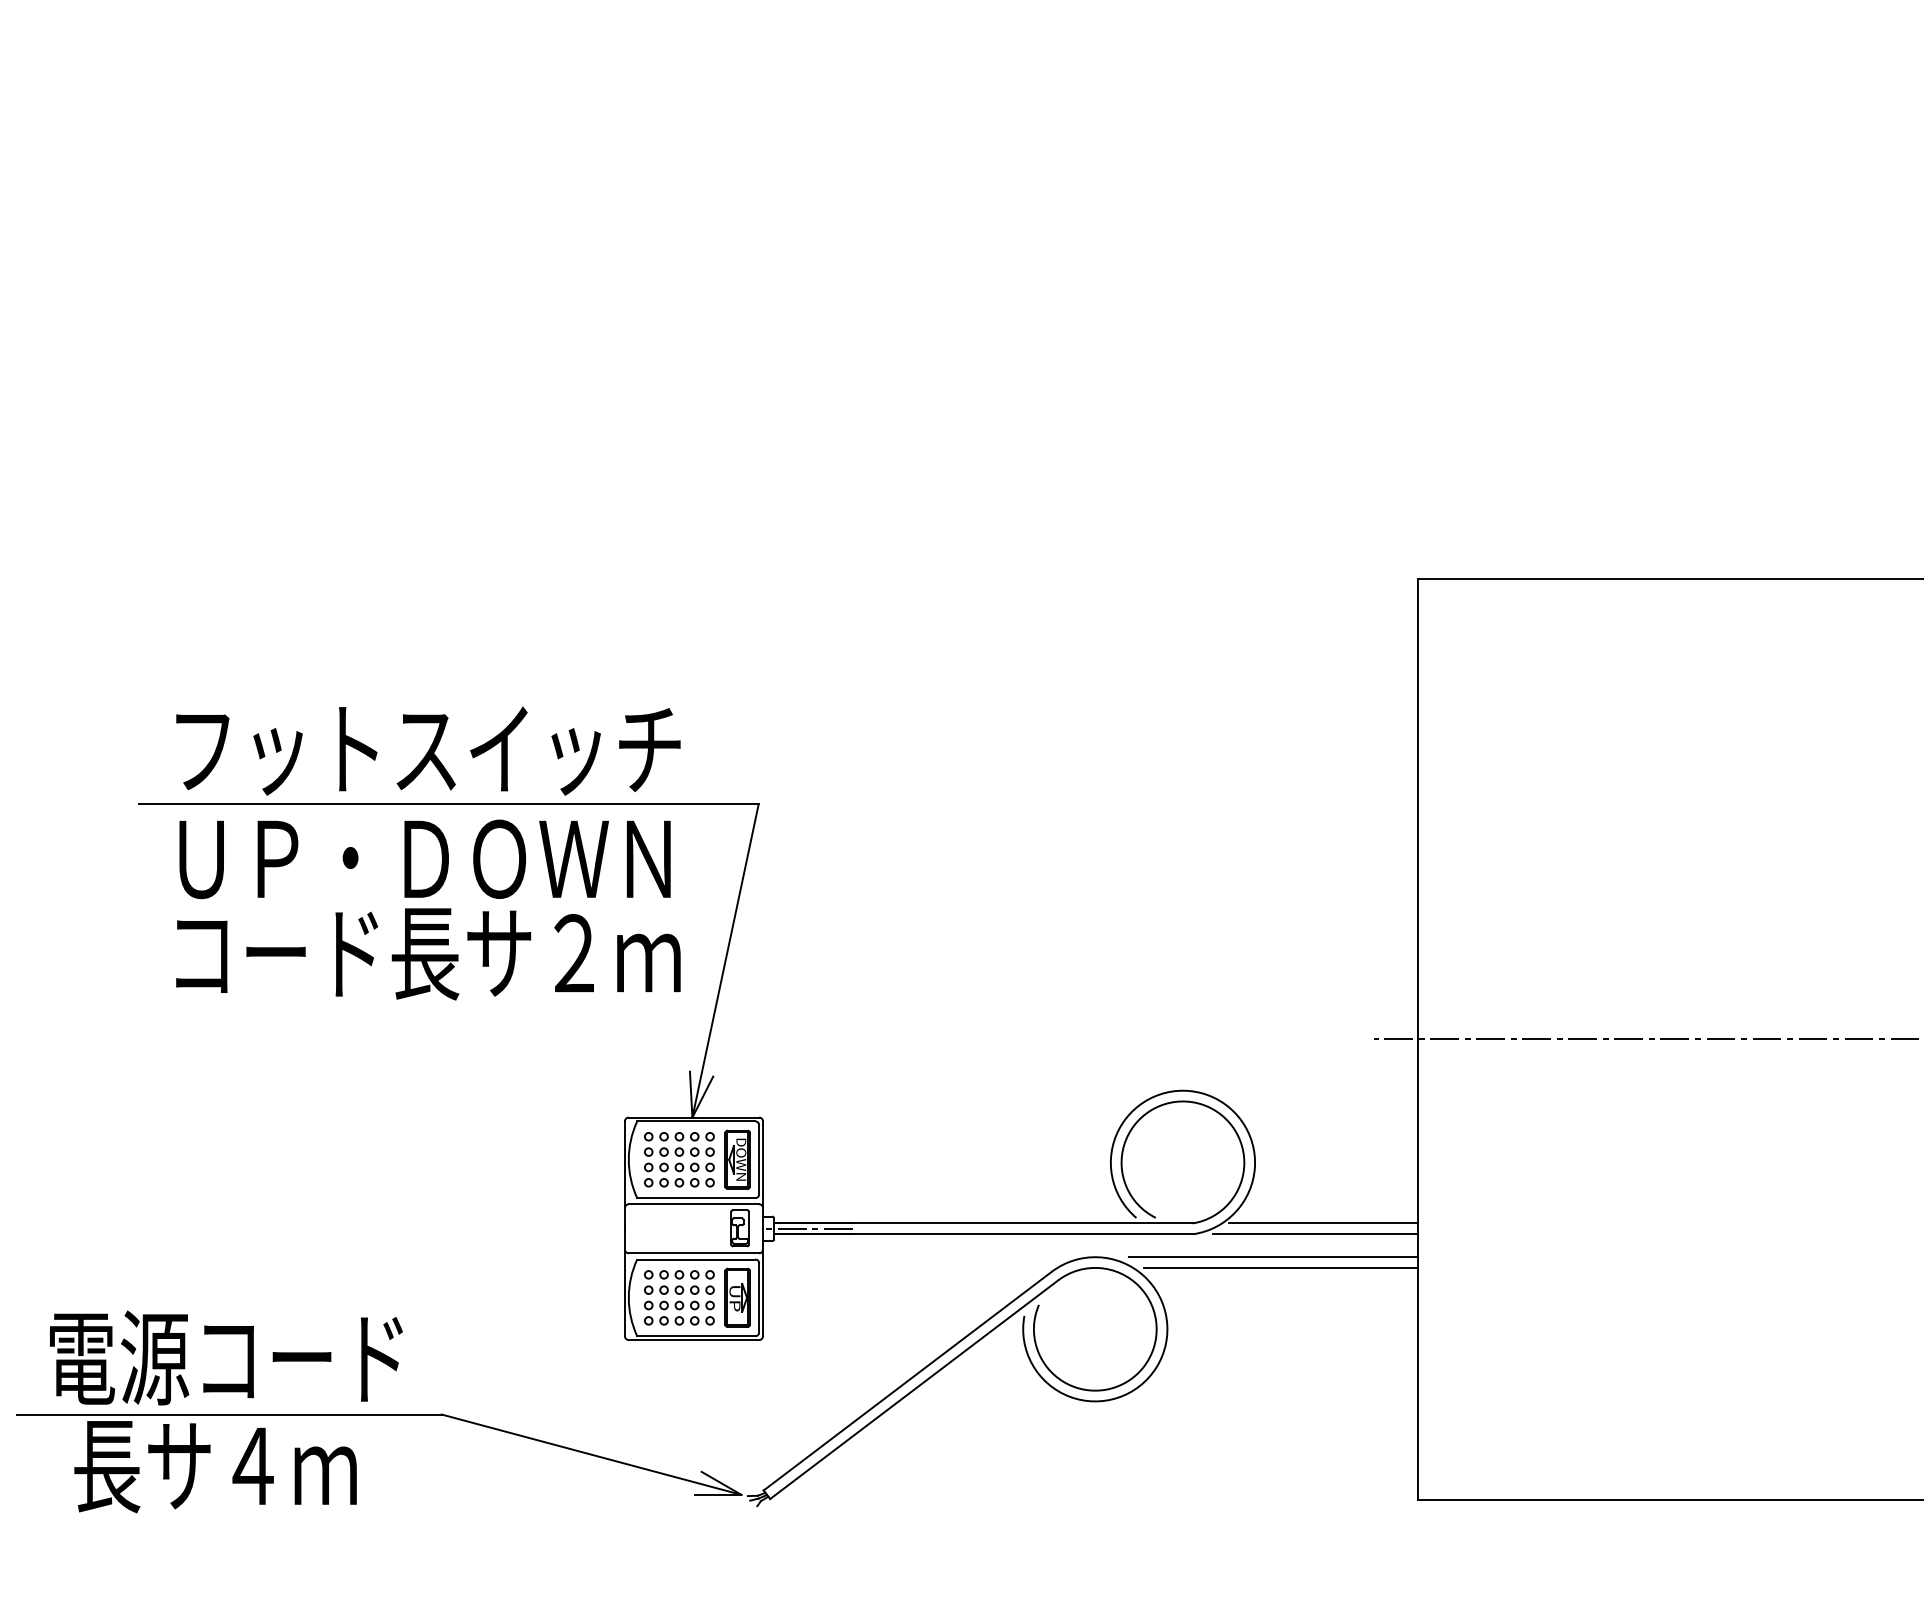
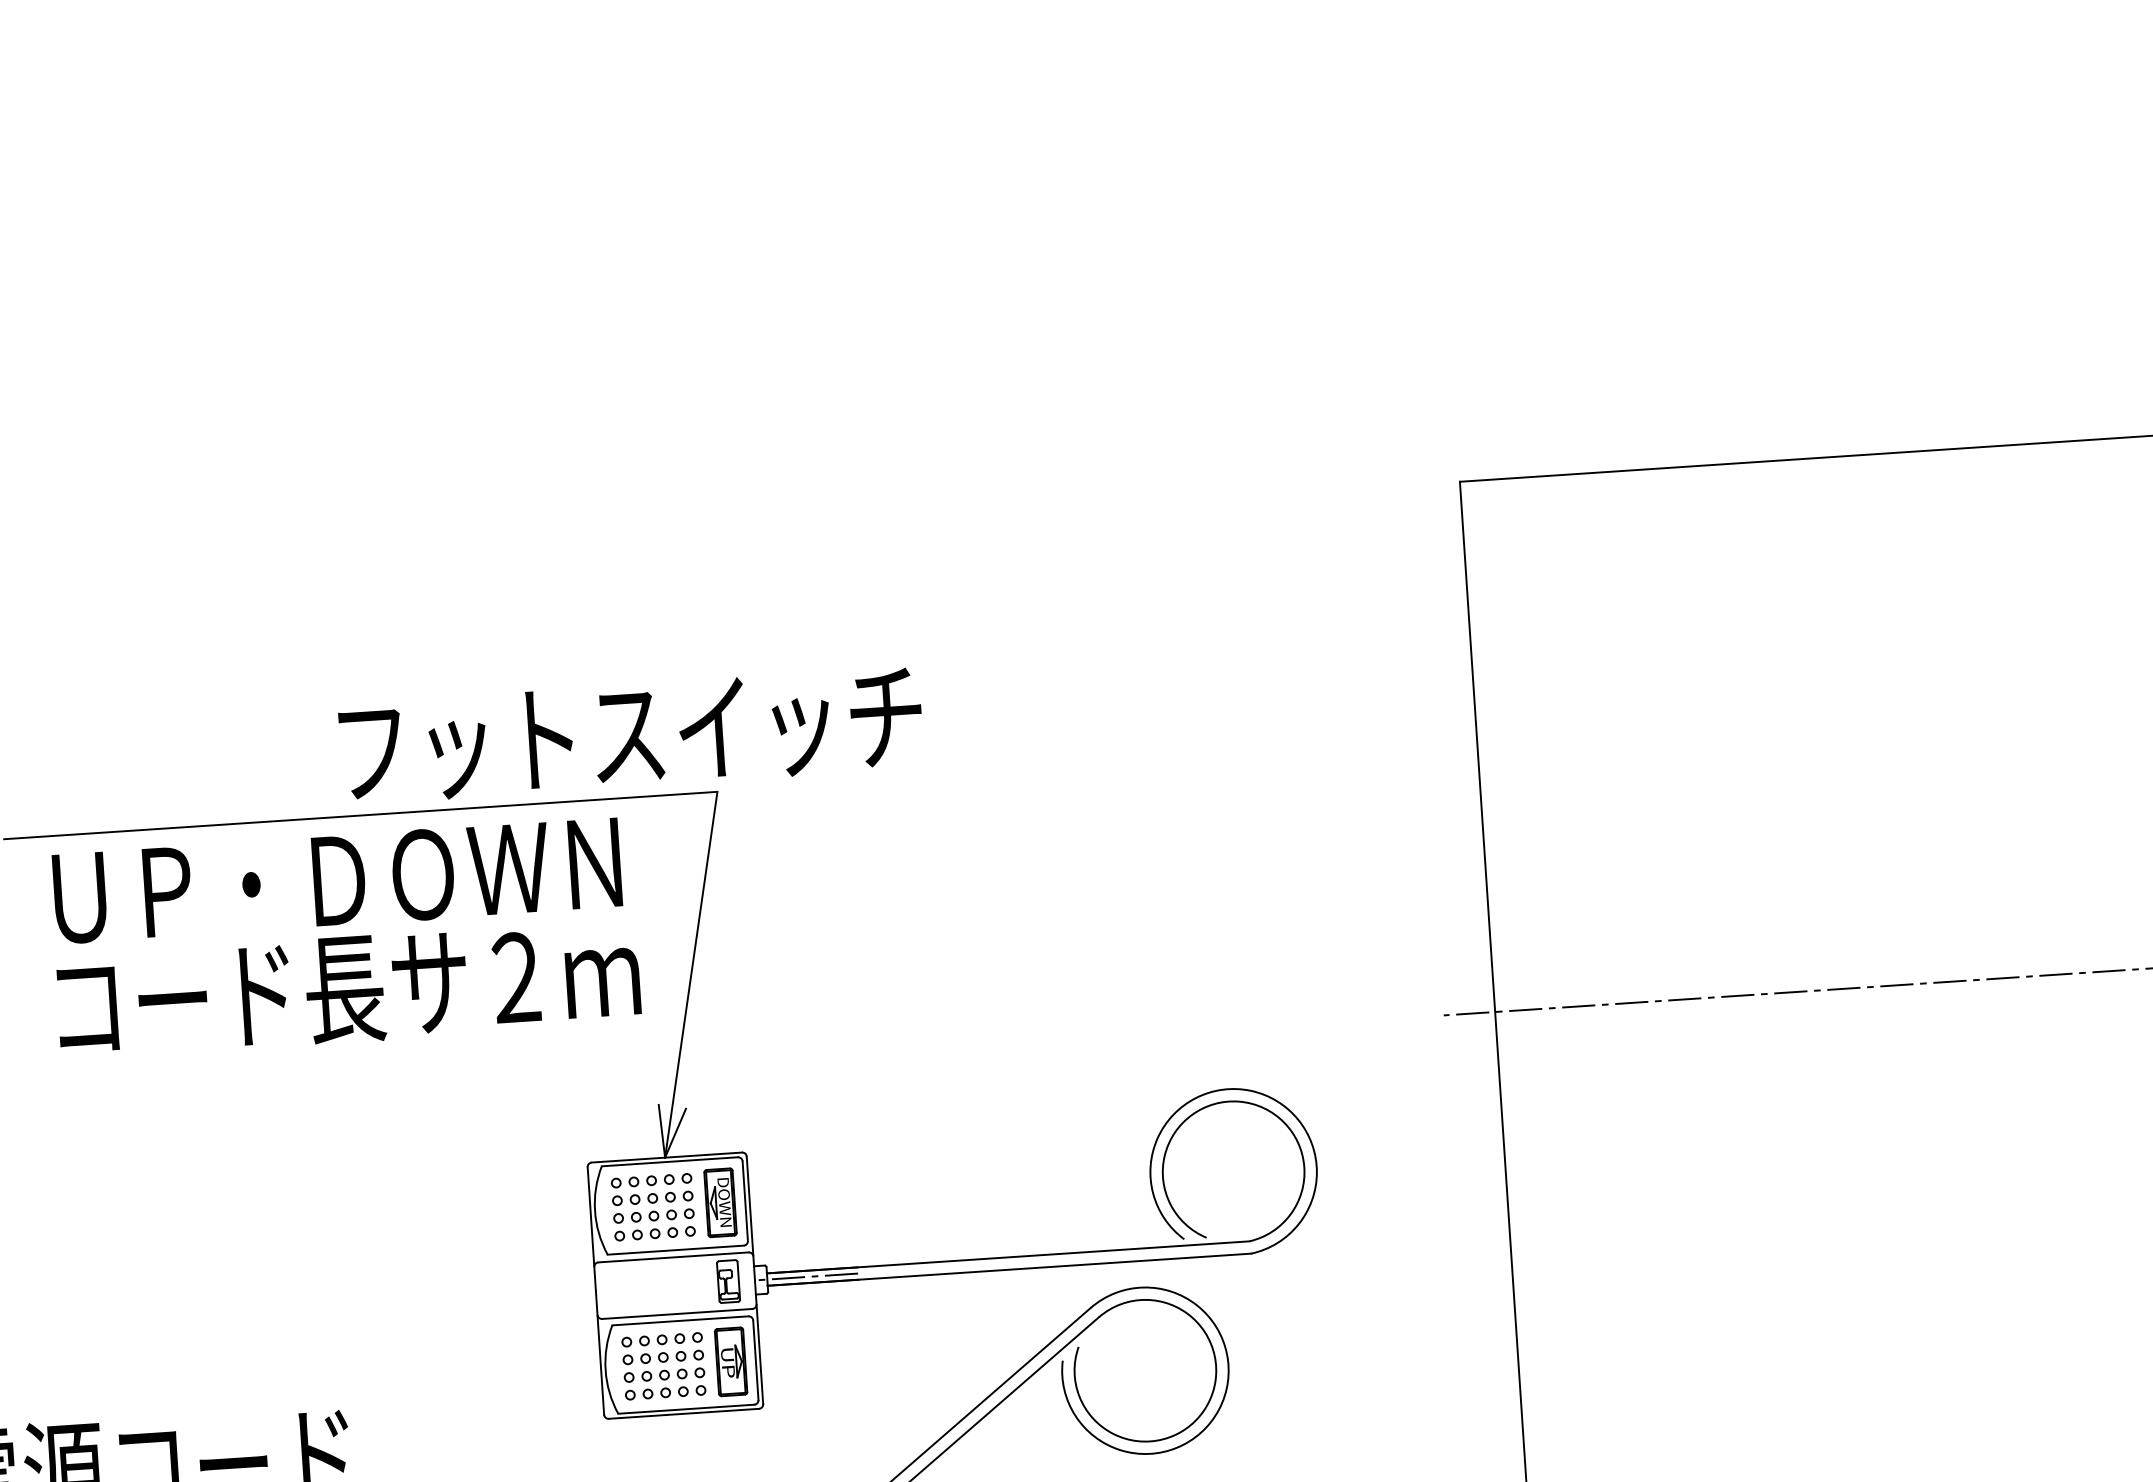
text: (428, 750) -> (631, 735), moved
line: (1323, 1223) -> (1400, 1231), removed
line: (1315, 1234) -> (1391, 1244), removed
line: (1273, 1257) -> (1345, 1274), removed
line: (1280, 1267) -> (1354, 1285), removed

